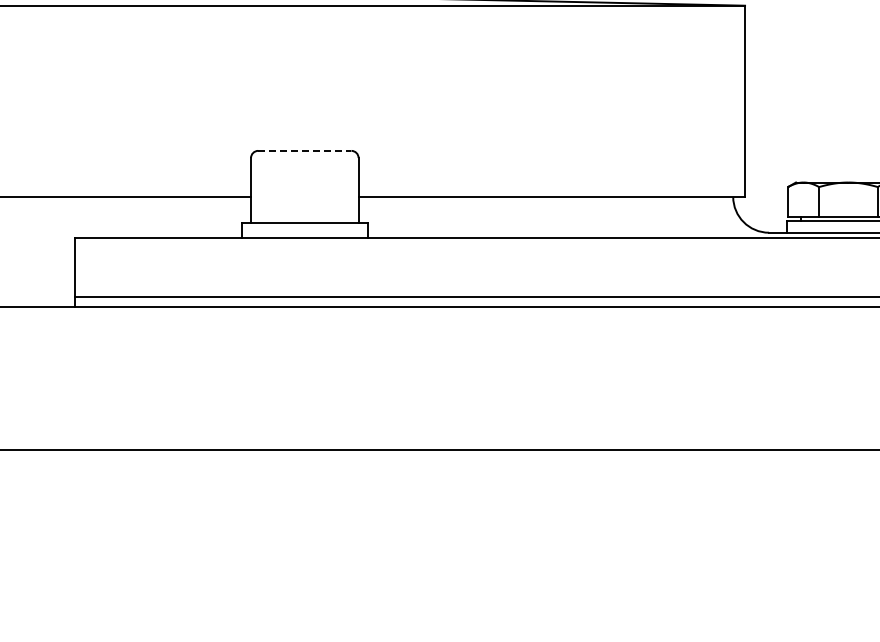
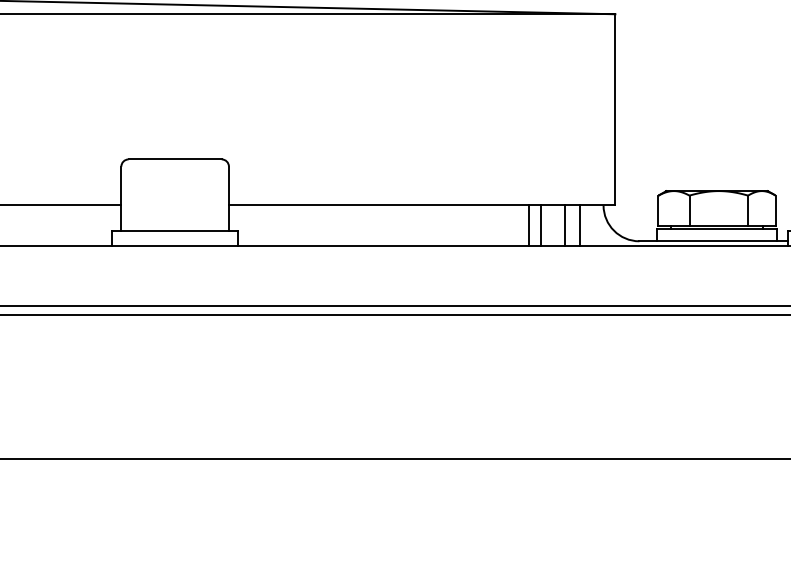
line: (304, 150) -> (174, 159), dashed -> solid
line: (658, 216) -> (528, 225), added
line: (670, 216) -> (540, 225), added
line: (694, 216) -> (564, 225), added
line: (709, 216) -> (579, 225), added

